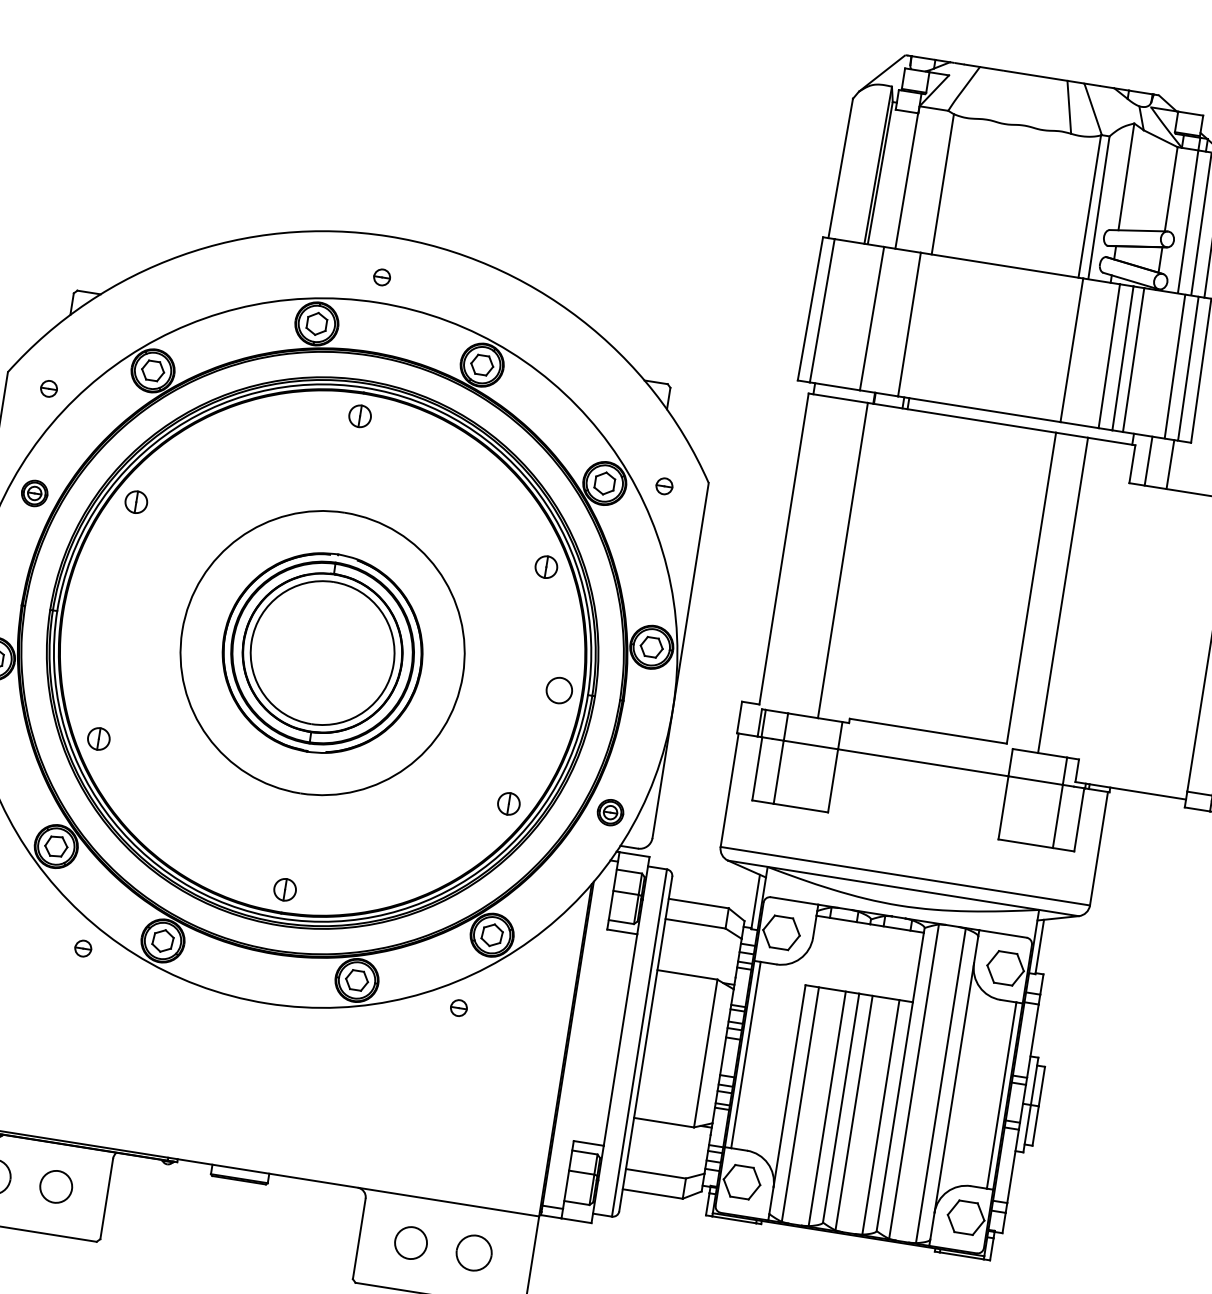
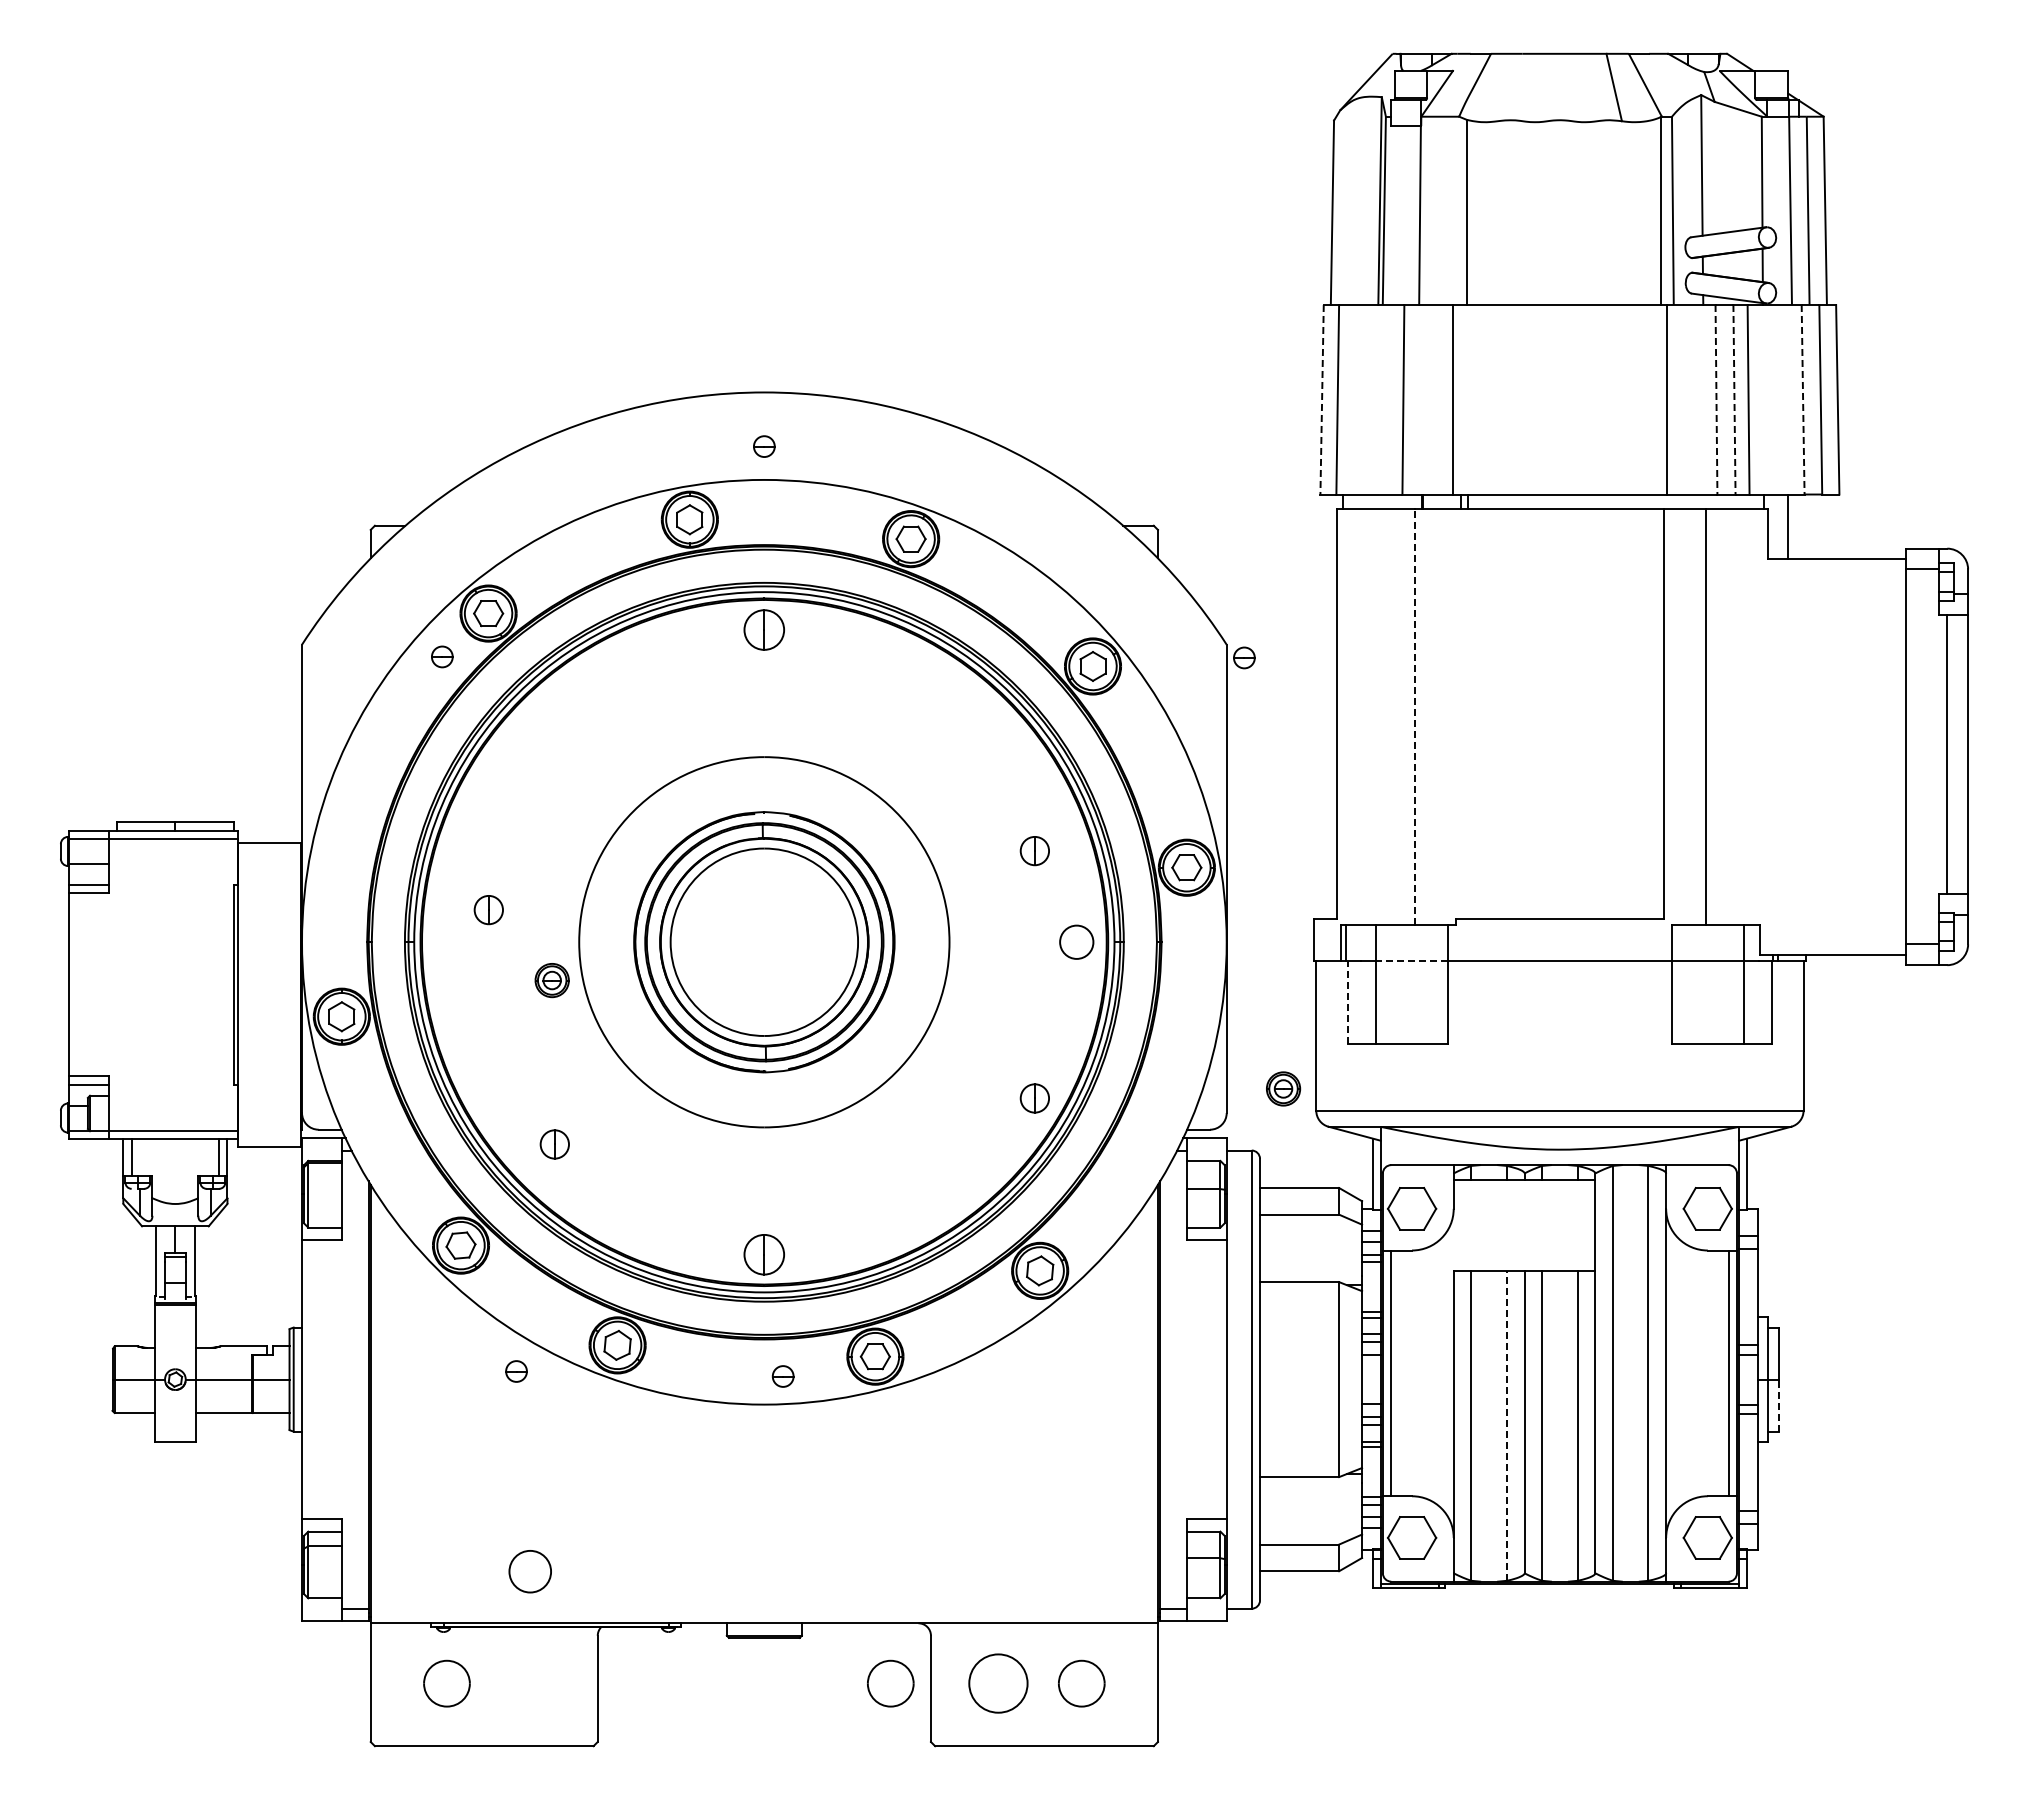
line: (810, 308) -> (1322, 399), solid -> dashed
line: (1109, 356) -> (1716, 399), solid -> dashed
line: (1123, 358) -> (1734, 399), solid -> dashed
line: (1175, 367) -> (1803, 400), solid -> dashed
part: (49, 388) -> (442, 656), moved
part: (360, 416) -> (764, 629), size x1.4
line: (1170, 464) -> (1817, 526), removed
part: (664, 486) -> (1244, 657), moved
part: (34, 493) -> (551, 980), moved
part: (136, 502) -> (488, 910), moved
line: (843, 560) -> (1415, 717), solid -> dashed
part: (546, 567) -> (1034, 851), moved
part: (98, 738) -> (554, 1144), moved
line: (810, 745) -> (1411, 961), solid -> dashed
line: (757, 768) -> (1347, 1002), solid -> dashed
part: (610, 812) -> (1283, 1088), moved
part: (285, 889) -> (764, 1254), size x1.4
part: (458, 1008) -> (782, 1376), moved
line: (826, 1109) -> (1506, 1426), solid -> dashed
line: (1035, 1125) -> (1778, 1405), solid -> dashed
circle: (55, 1186) -> (529, 1571), moved
part: (329, 1229) -> (890, 1683), added
circle: (411, 1242) -> (998, 1683), size x1.4

